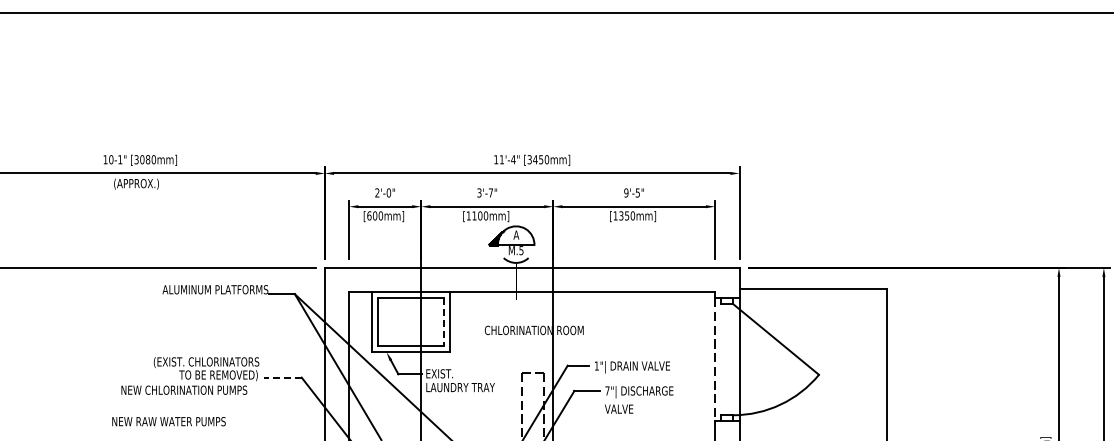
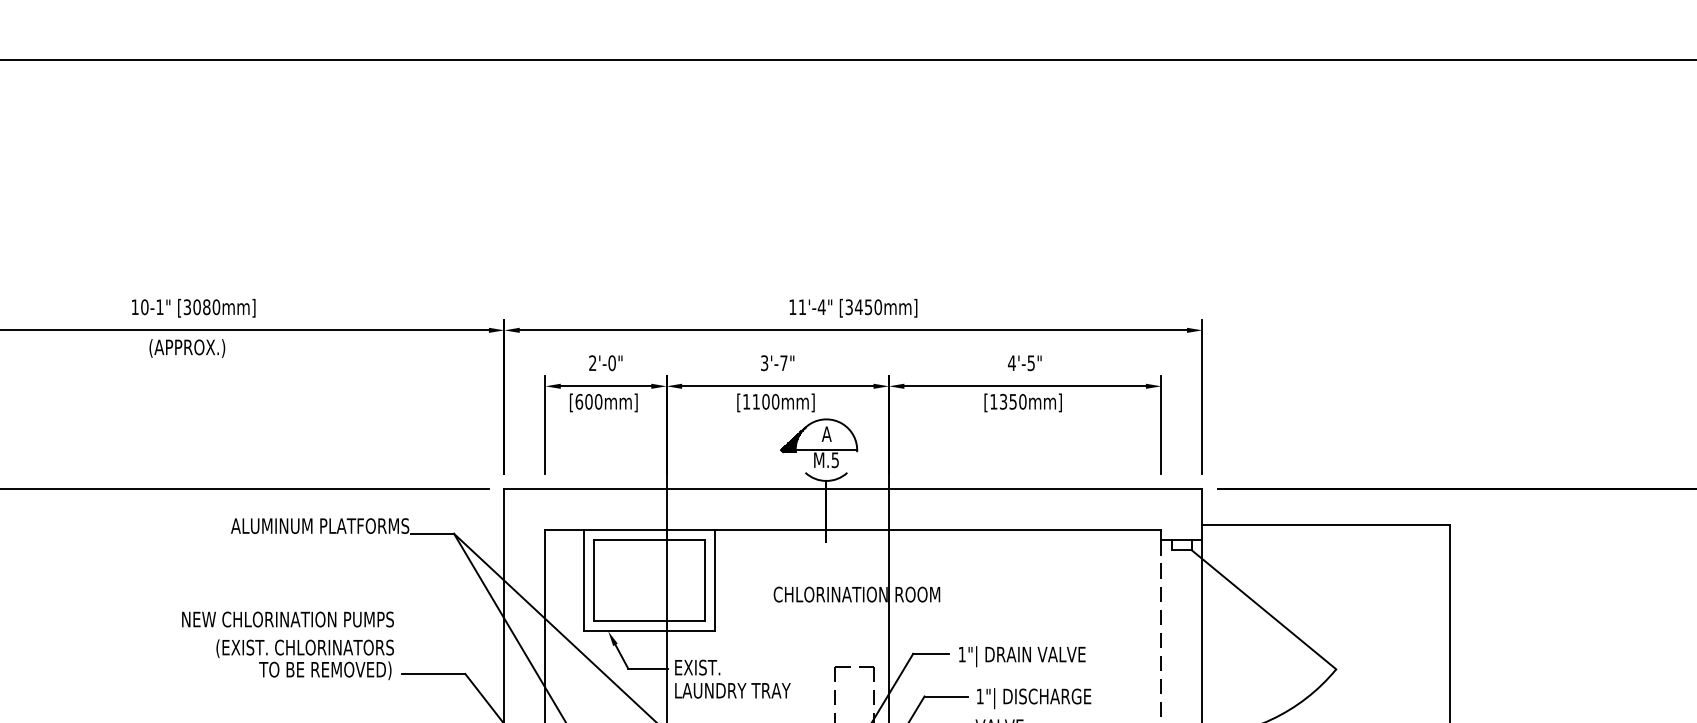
text: (626, 192) -> (1012, 362), 9'-5" -> 4'-5"
line: (444, 322) -> (705, 581), dashed -> solid
line: (282, 377) -> (433, 673), dashed -> solid
text: (184, 389) -> (288, 618), moved
text: (607, 390) -> (980, 695), 7"| -> 1"|

